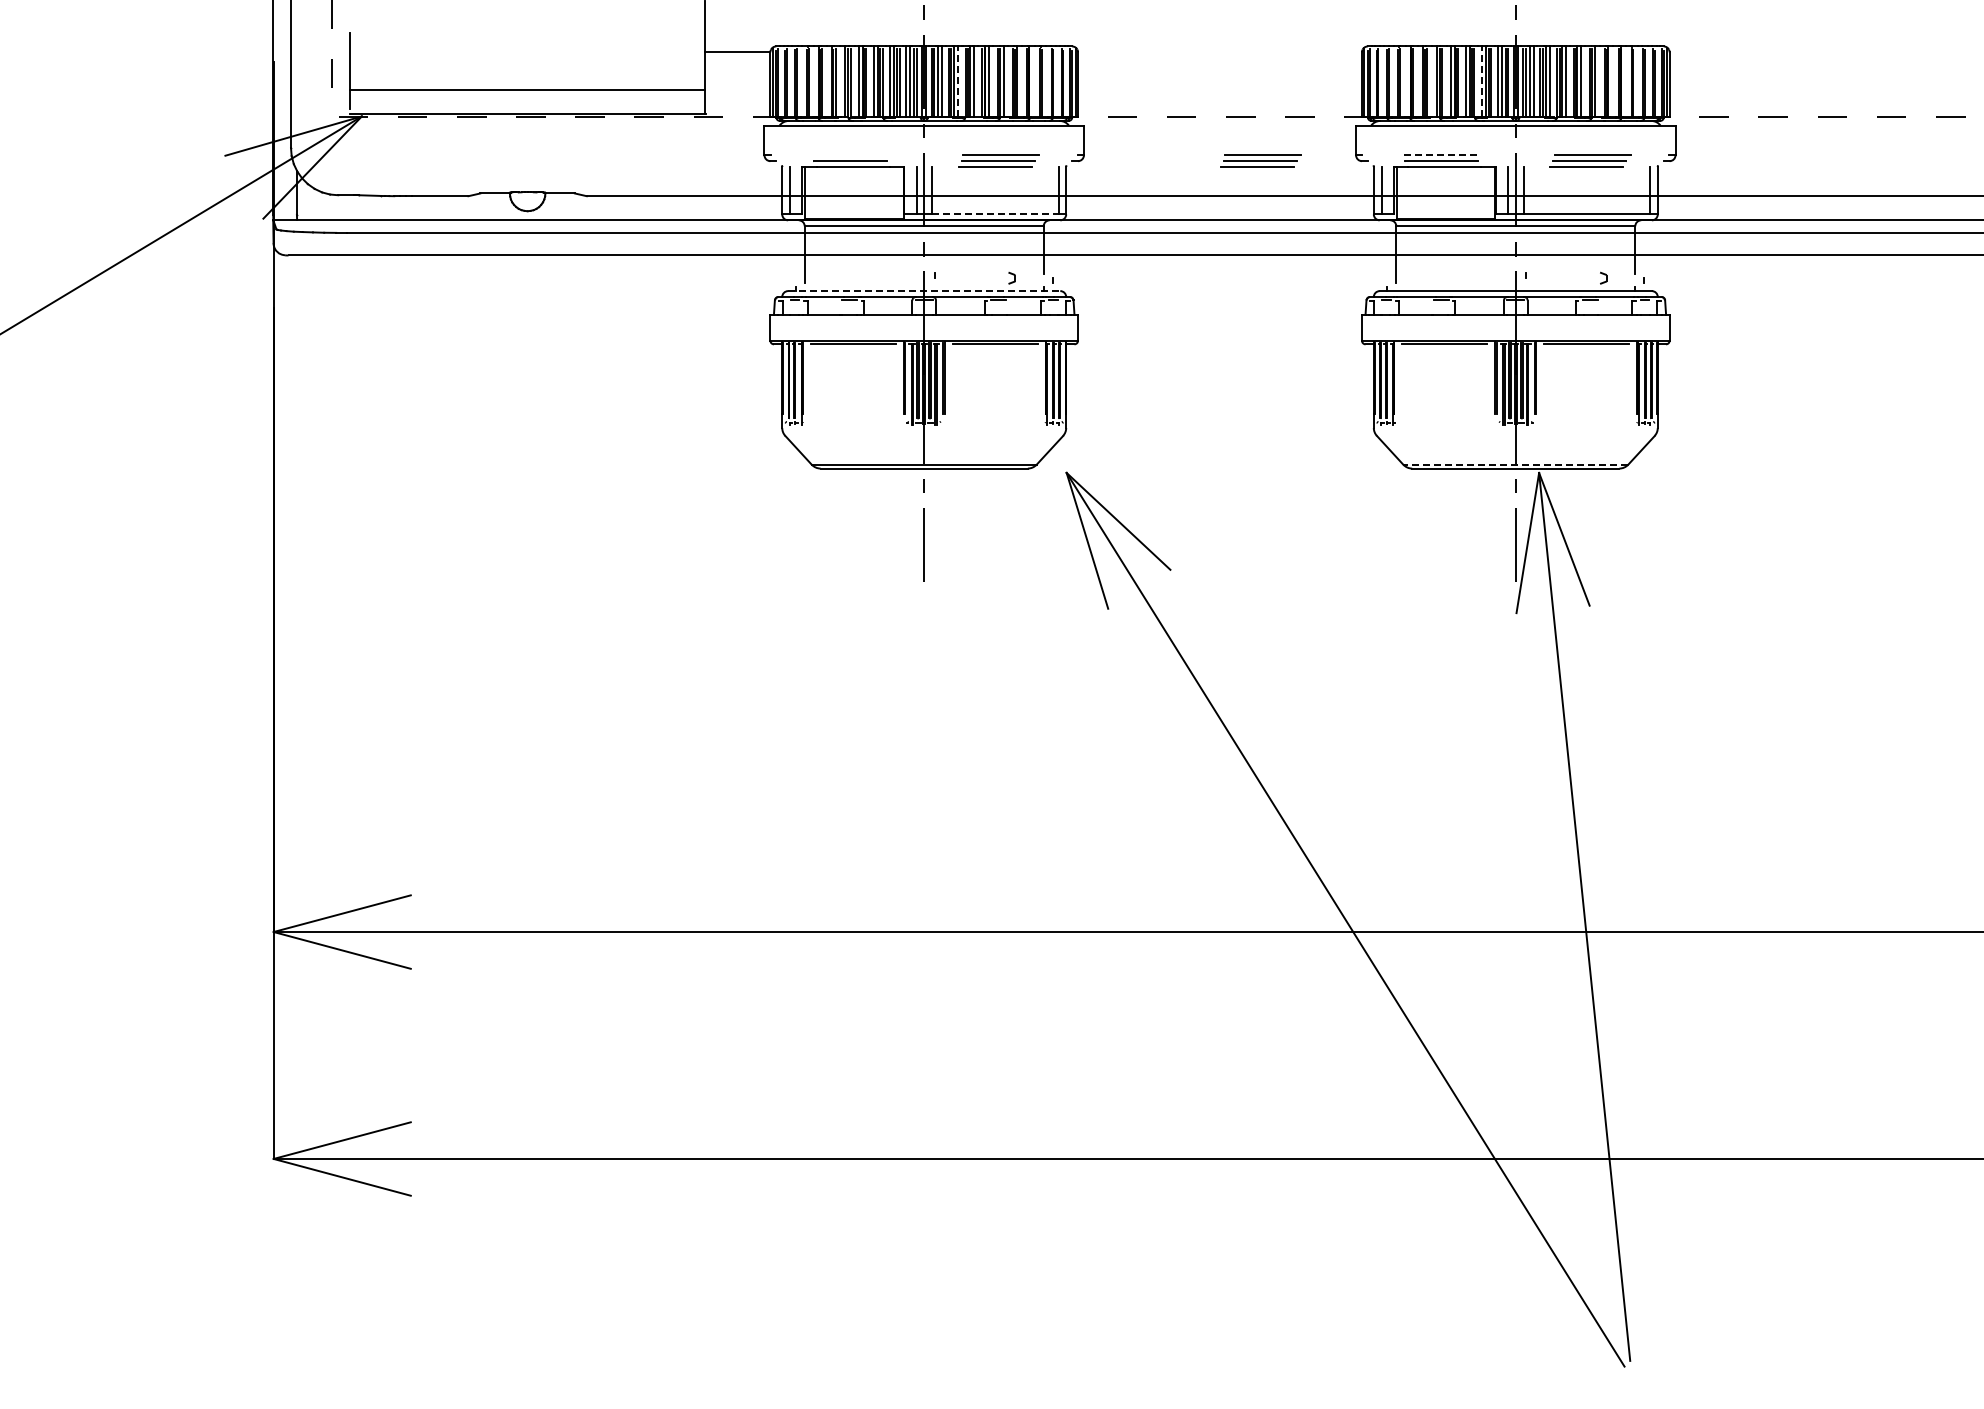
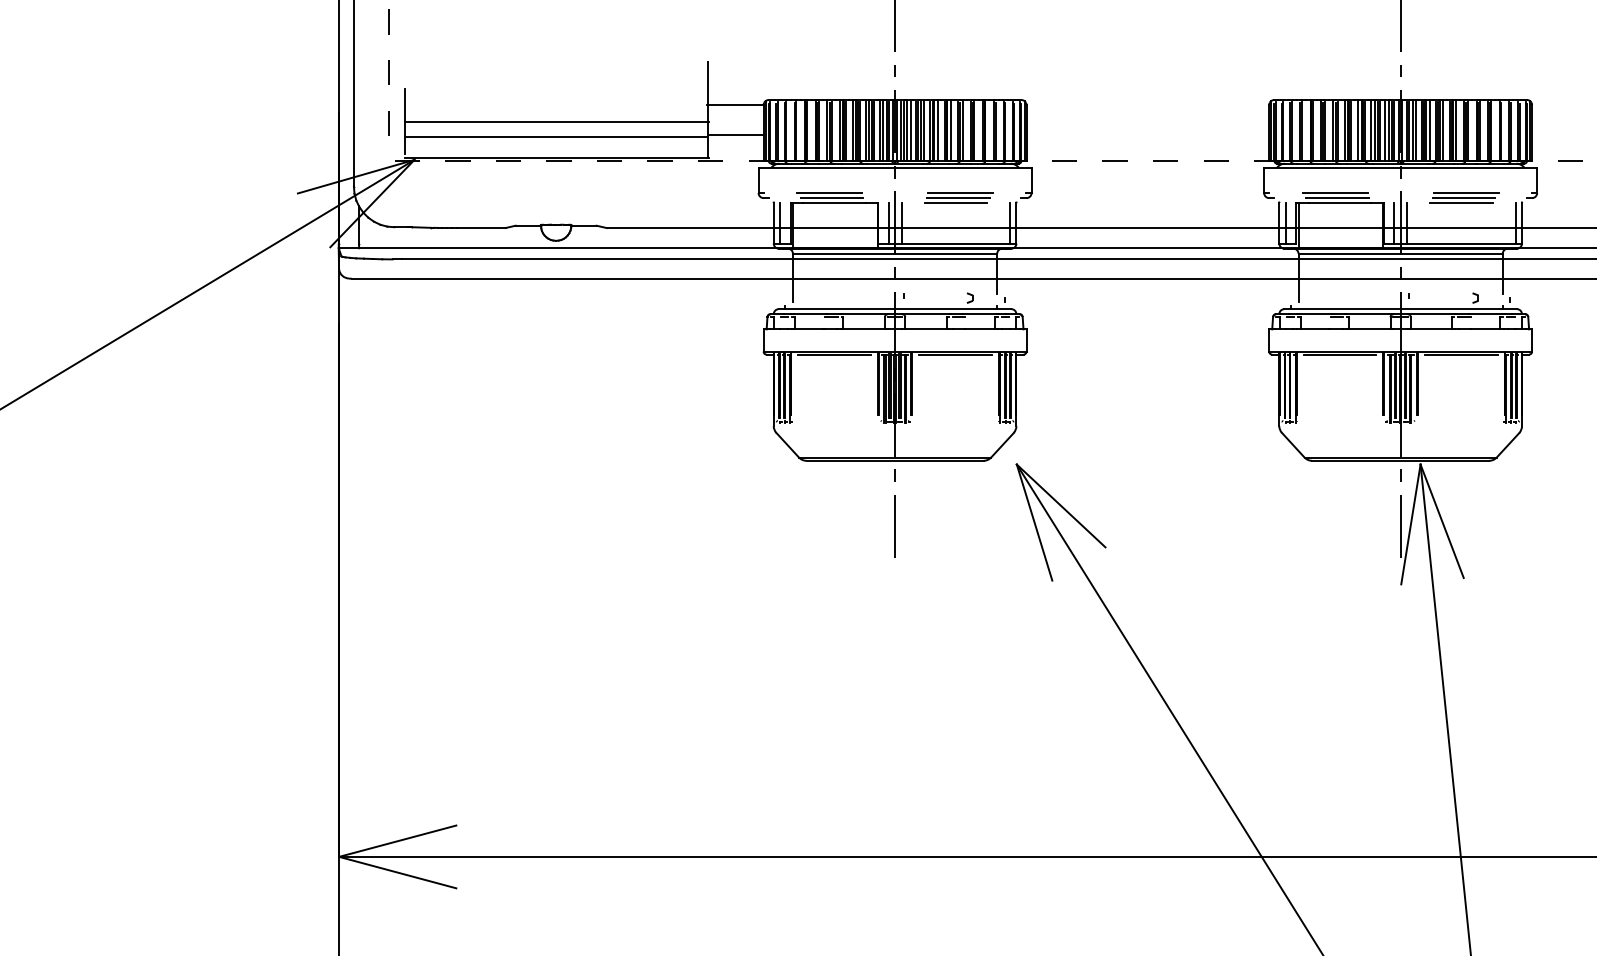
line: (528, 72) -> (556, 122), added
line: (958, 81) -> (924, 130), dashed -> solid
line: (1481, 81) -> (1371, 130), dashed -> solid
line: (737, 87) -> (735, 135), added
line: (847, 155) -> (829, 193), added
line: (1439, 155) -> (1335, 193), dashed -> solid
part: (1260, 160) -> (1182, 197), removed
line: (995, 214) -> (956, 243), dashed -> solid
line: (924, 291) -> (895, 309), dashed -> solid
line: (1515, 464) -> (1400, 457), dashed -> solid

